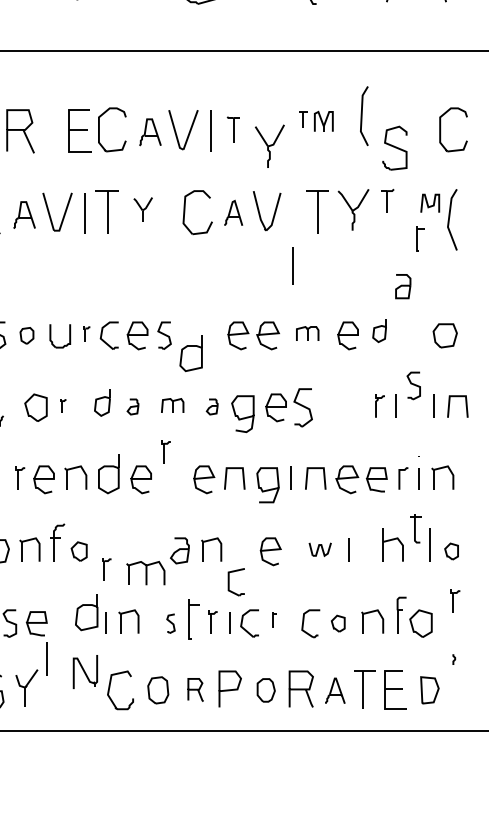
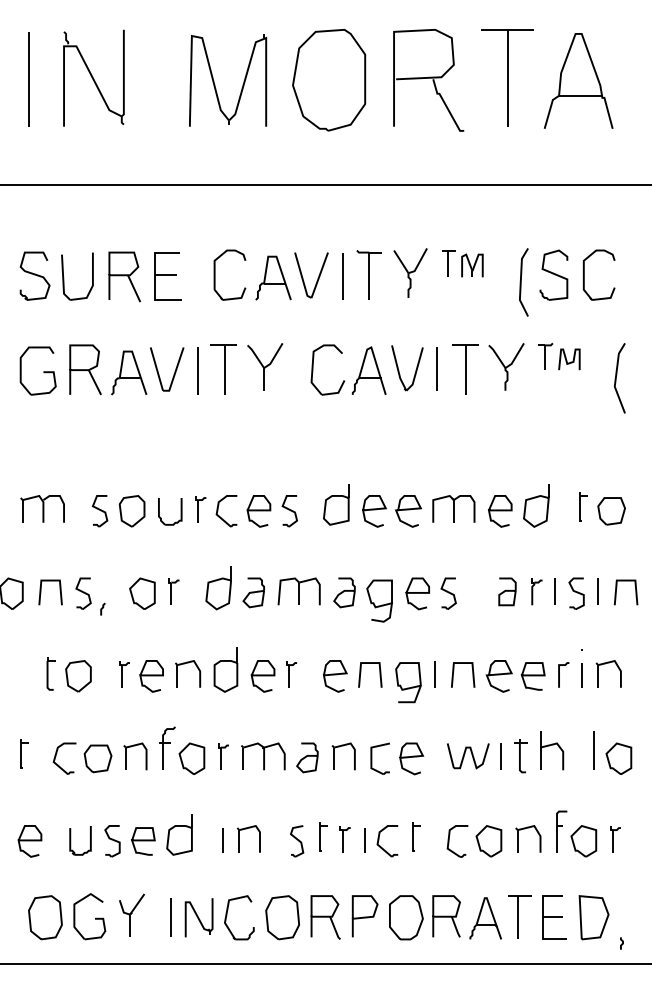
line: (362, 116) -> (521, 282), moved
part: (302, 119) -> (448, 263), size x1.43
part: (233, 129) -> (368, 274), size x1.67
part: (440, 129) -> (584, 274), moved
part: (79, 131) -> (167, 276), moved
part: (150, 131) -> (273, 277), size x1.43
part: (269, 145) -> (410, 272), moved
part: (394, 147) -> (553, 274), moved
curve: (428, 204) -> (567, 360), moved
part: (143, 209) -> (265, 366), size x1.67
part: (233, 213) -> (368, 370), size x1.67
part: (24, 214) -> (129, 372), size x1.43
part: (420, 238) -> (583, 506), moved
line: (292, 265) -> (436, 368), moved
part: (403, 286) -> (507, 591), moved
part: (379, 330) -> (536, 505), size x1.67
part: (307, 333) -> (453, 508), size x1.67
part: (86, 334) -> (200, 509), size x1.43
part: (26, 335) -> (131, 511), size x1.67
part: (191, 353) -> (336, 504), moved
part: (413, 385) -> (576, 593), moved
part: (102, 403) -> (218, 588), size x1.43
part: (63, 405) -> (173, 591), size x1.67
part: (172, 405) -> (298, 591), size x1.67
part: (132, 406) -> (253, 592), size x1.67
part: (212, 406) -> (344, 592), size x1.67
part: (302, 407) -> (448, 593), size x0.71
part: (166, 452) -> (291, 674), moved
part: (415, 528) -> (520, 756), moved
part: (320, 549) -> (468, 756), size x1.67
part: (78, 551) -> (191, 758), size x1.43
part: (451, 551) -> (618, 758), size x1.67
part: (106, 568) -> (223, 756), moved
part: (145, 573) -> (263, 756), moved
part: (229, 581) -> (372, 758), moved
part: (455, 601) -> (615, 839), moved
part: (86, 612) -> (179, 834), moved
part: (193, 619) -> (323, 836), size x0.62
part: (275, 619) -> (416, 836), size x1.67
part: (171, 623) -> (297, 841), size x1.43
part: (337, 623) -> (488, 841), size x1.67
line: (46, 658) -> (170, 917), moved
curve: (453, 659) -> (621, 943), moved
part: (84, 671) -> (198, 917), moved
part: (158, 690) -> (282, 917), size x1.43
part: (195, 690) -> (325, 917), size x1.67
part: (266, 690) -> (406, 917), size x1.67
part: (335, 690) -> (485, 918), size x1.43
part: (429, 690) -> (593, 917), size x1.43

